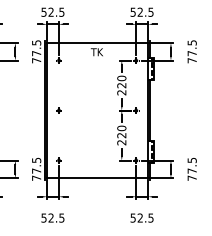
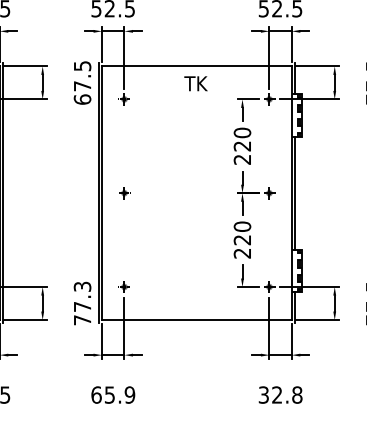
text: (36, 60) -> (82, 99), 77.5 -> 67.5
text: (36, 160) -> (82, 286), 77.5 -> 77.3
text: (52, 217) -> (112, 393), 52.5 -> 65.9
text: (141, 217) -> (279, 393), 52.5 -> 32.8

